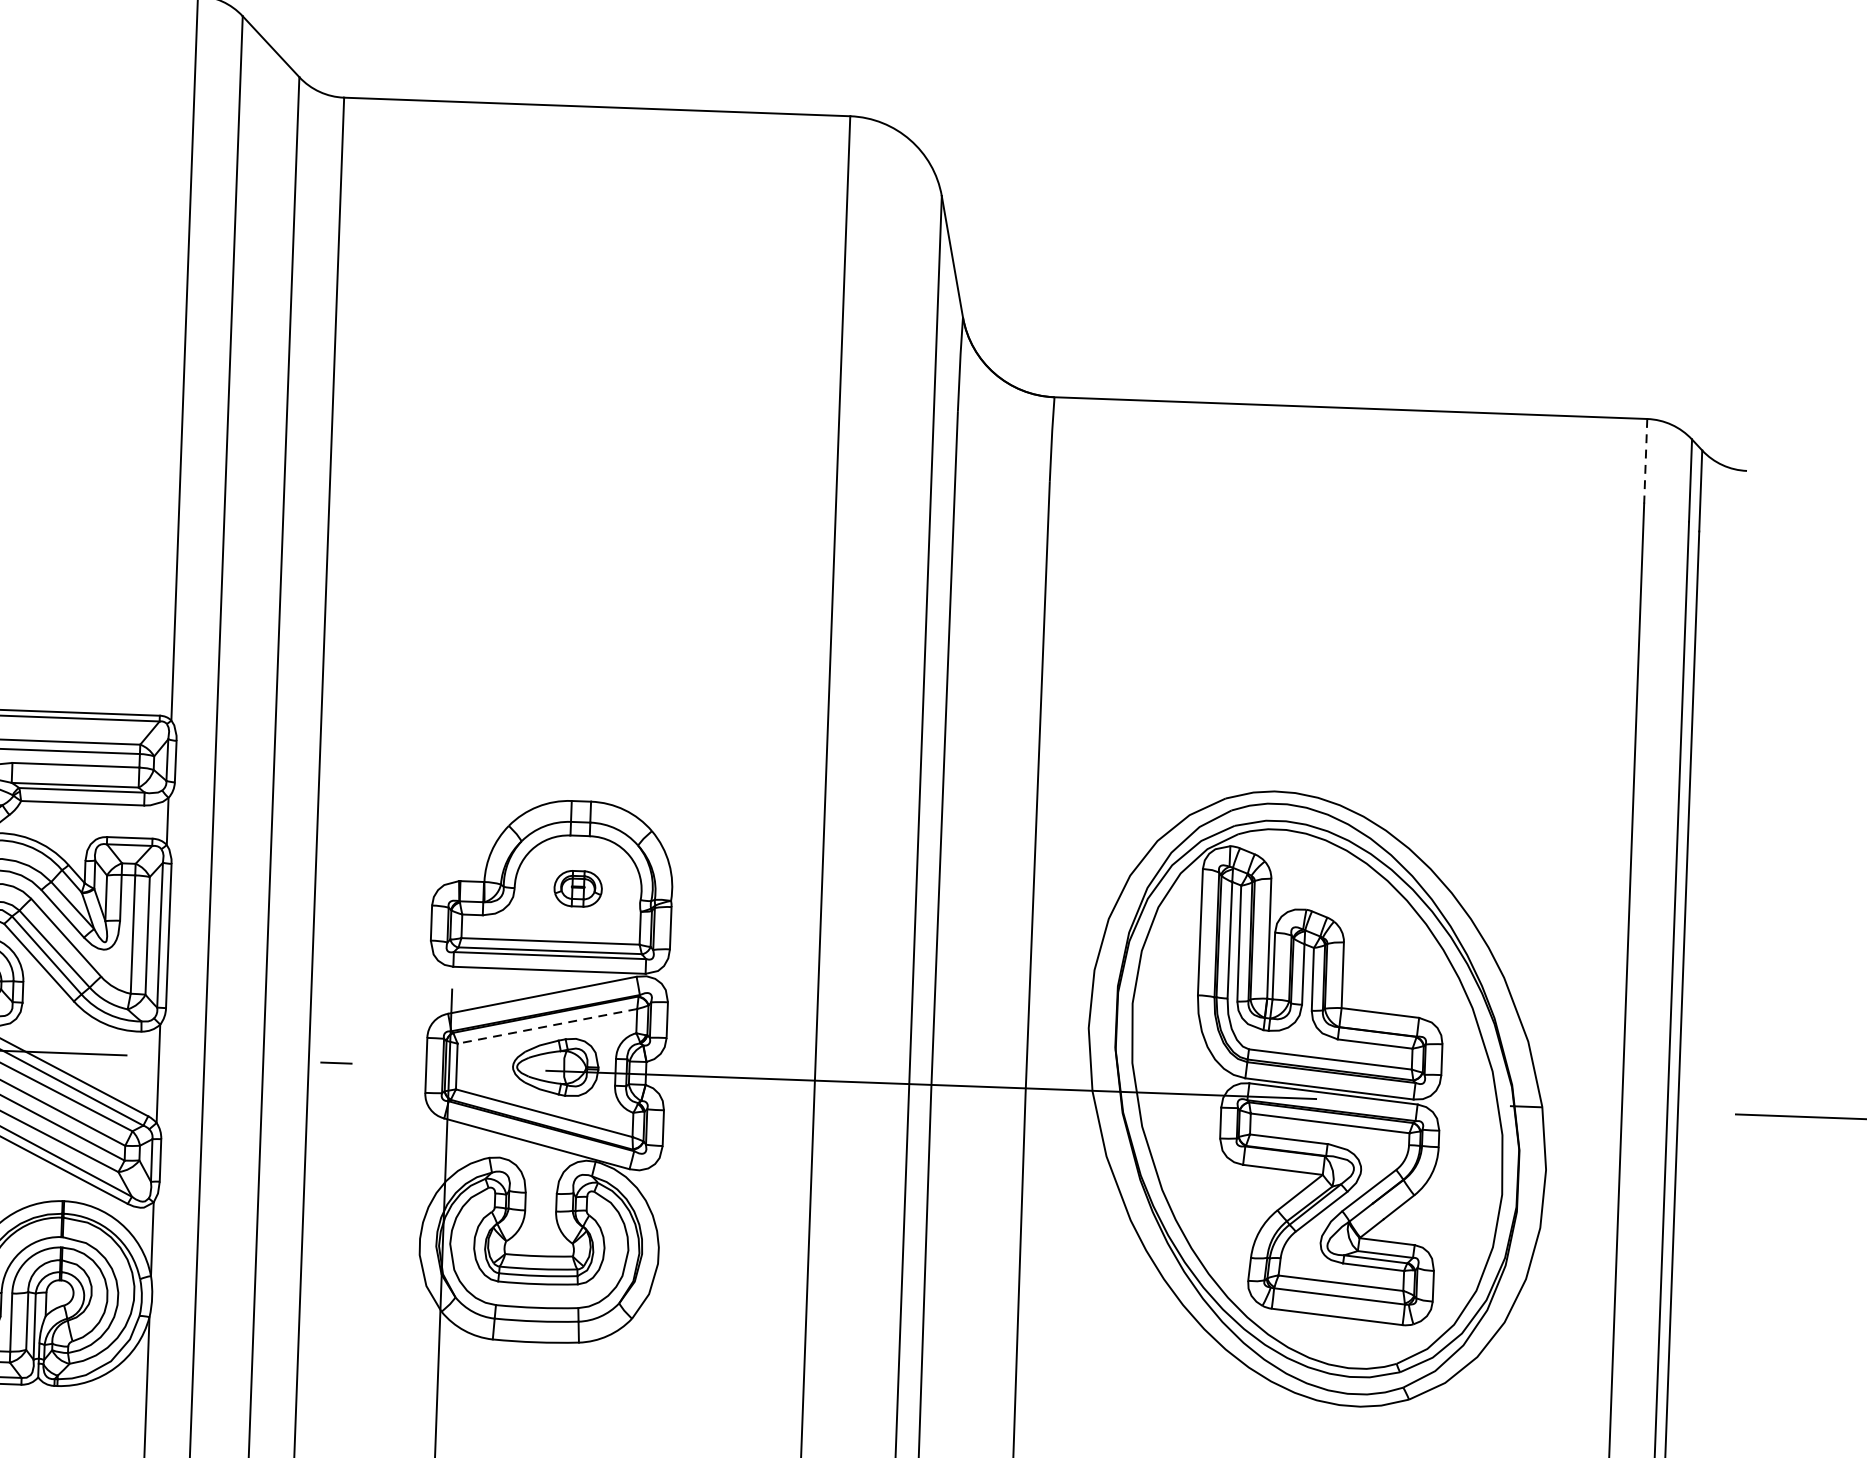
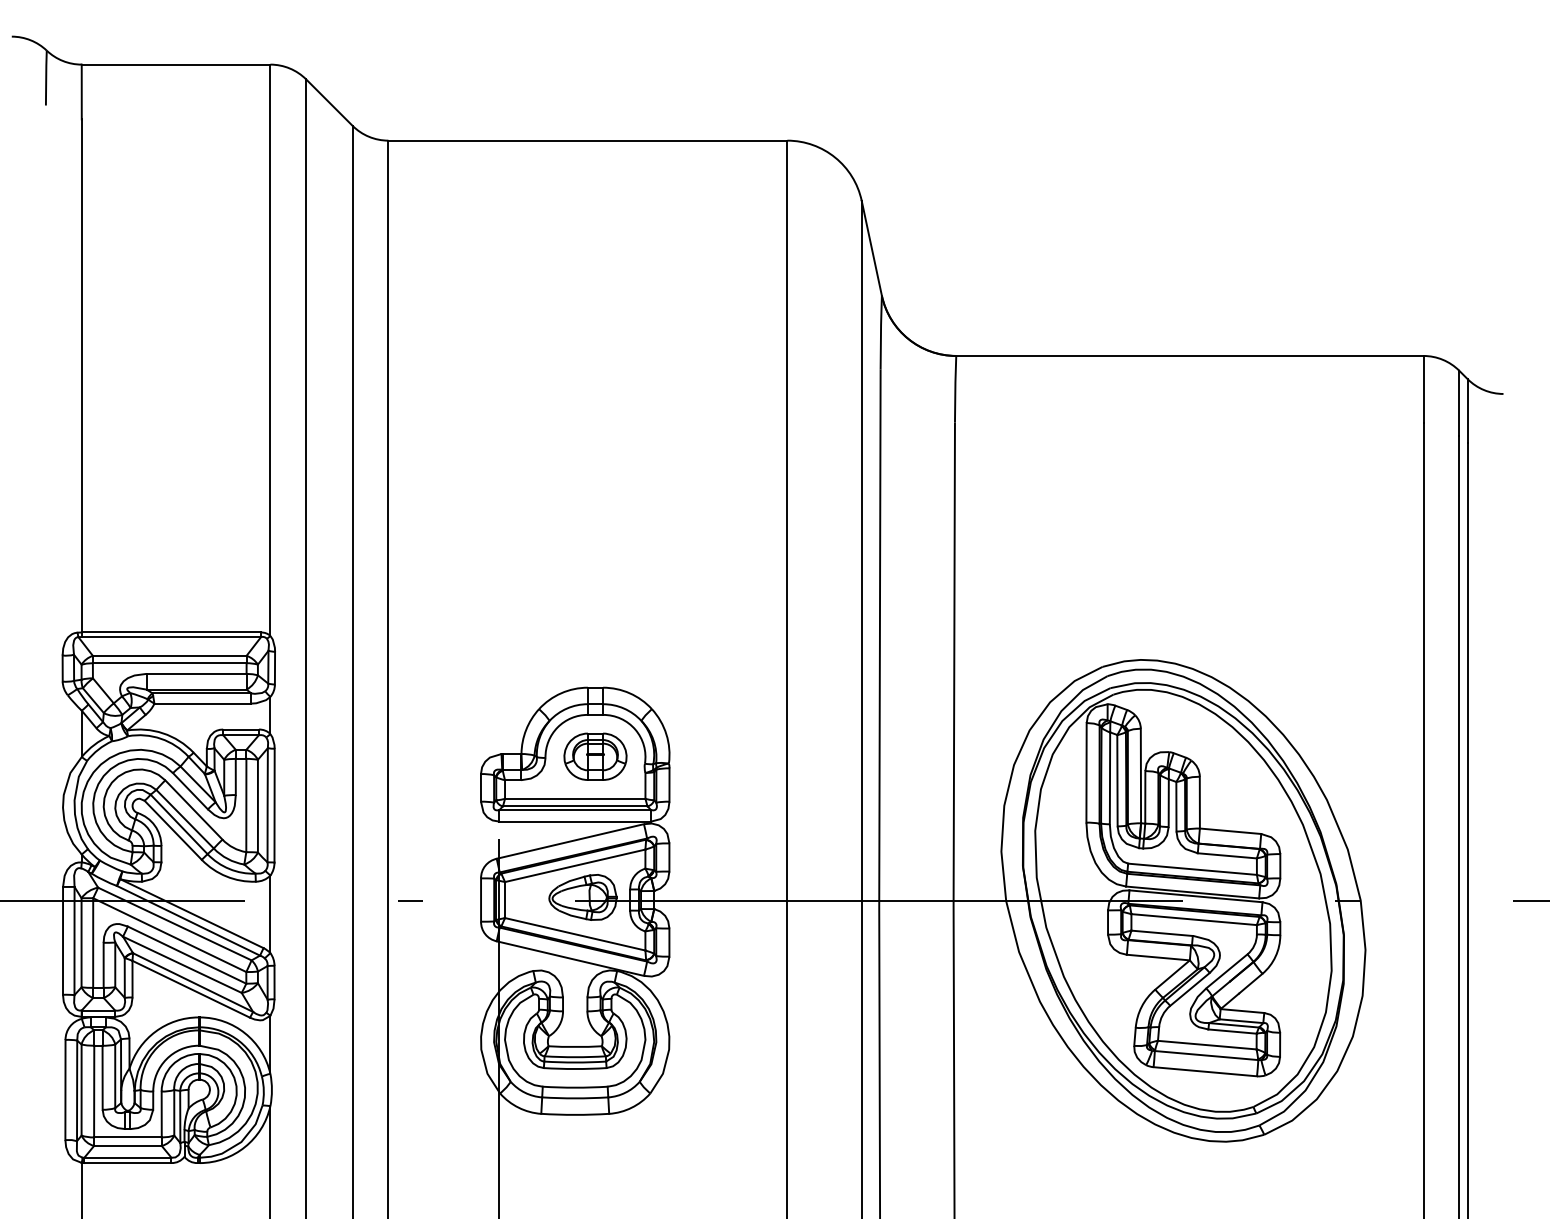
line: (1645, 461) -> (1423, 389), dashed -> solid
part: (578, 888) -> (595, 756), size x1.67
line: (546, 1025) -> (574, 865), dashed -> solid

